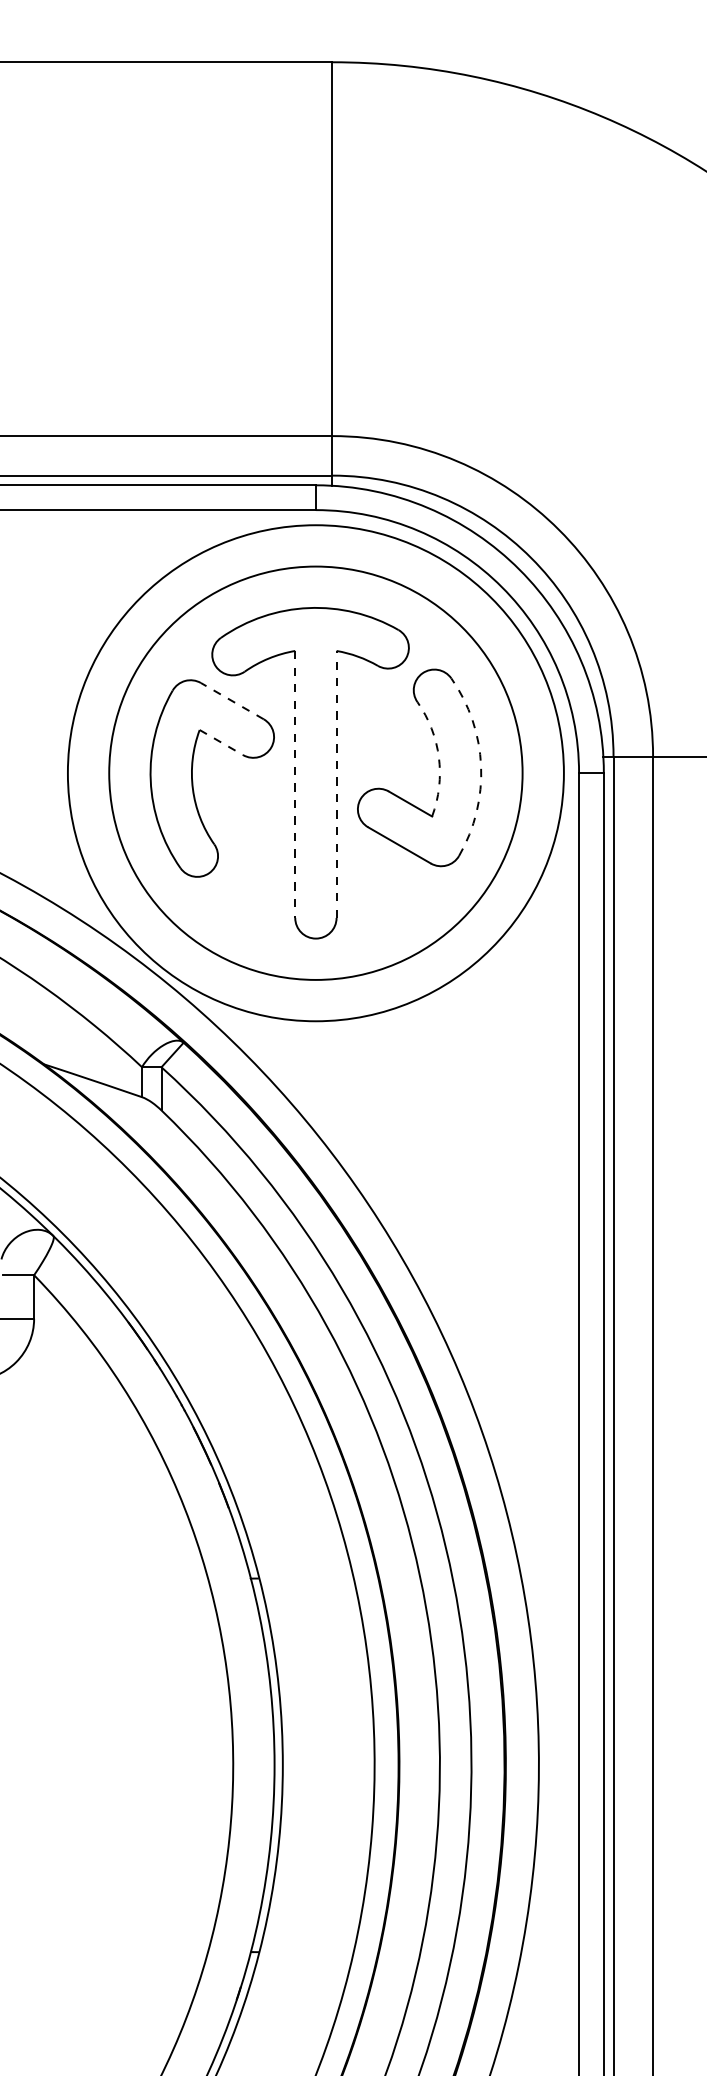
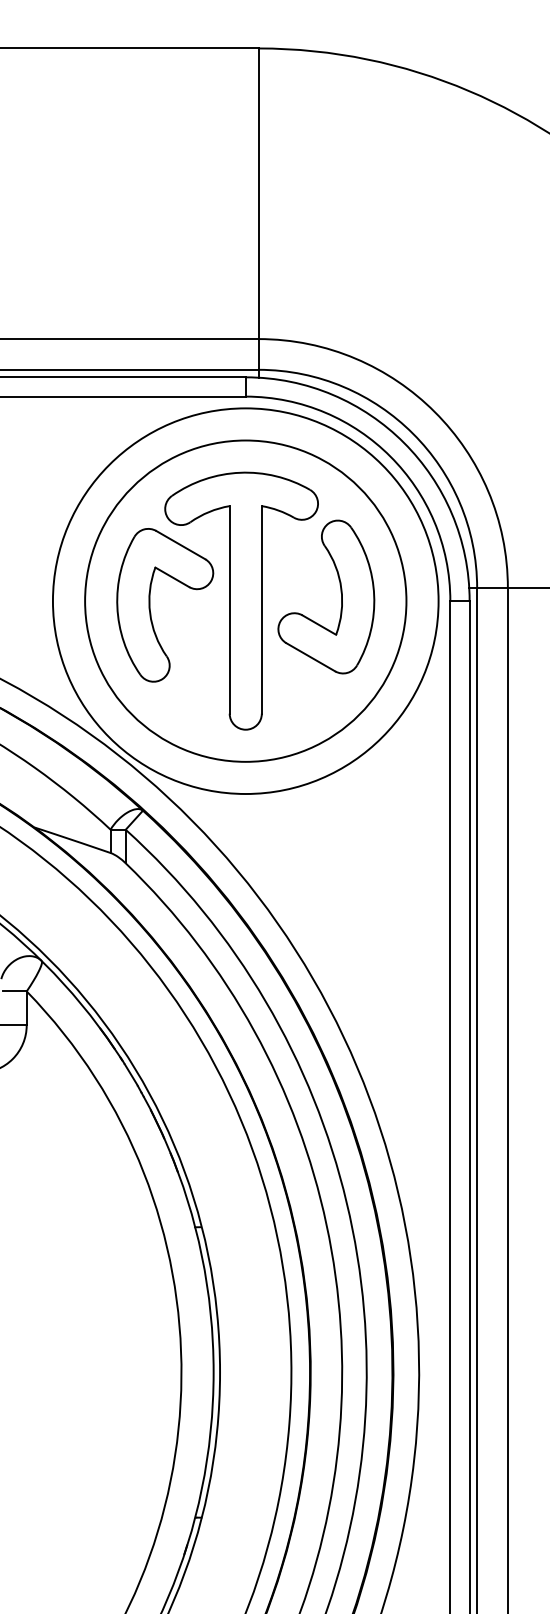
line: (231, 700) -> (180, 544), dashed -> solid
line: (221, 742) -> (172, 577), dashed -> solid
arc: (438, 757) -> (341, 588), dashed -> solid
arc: (481, 766) -> (374, 595), dashed -> solid
line: (336, 783) -> (261, 609), dashed -> solid
line: (295, 784) -> (229, 609), dashed -> solid

